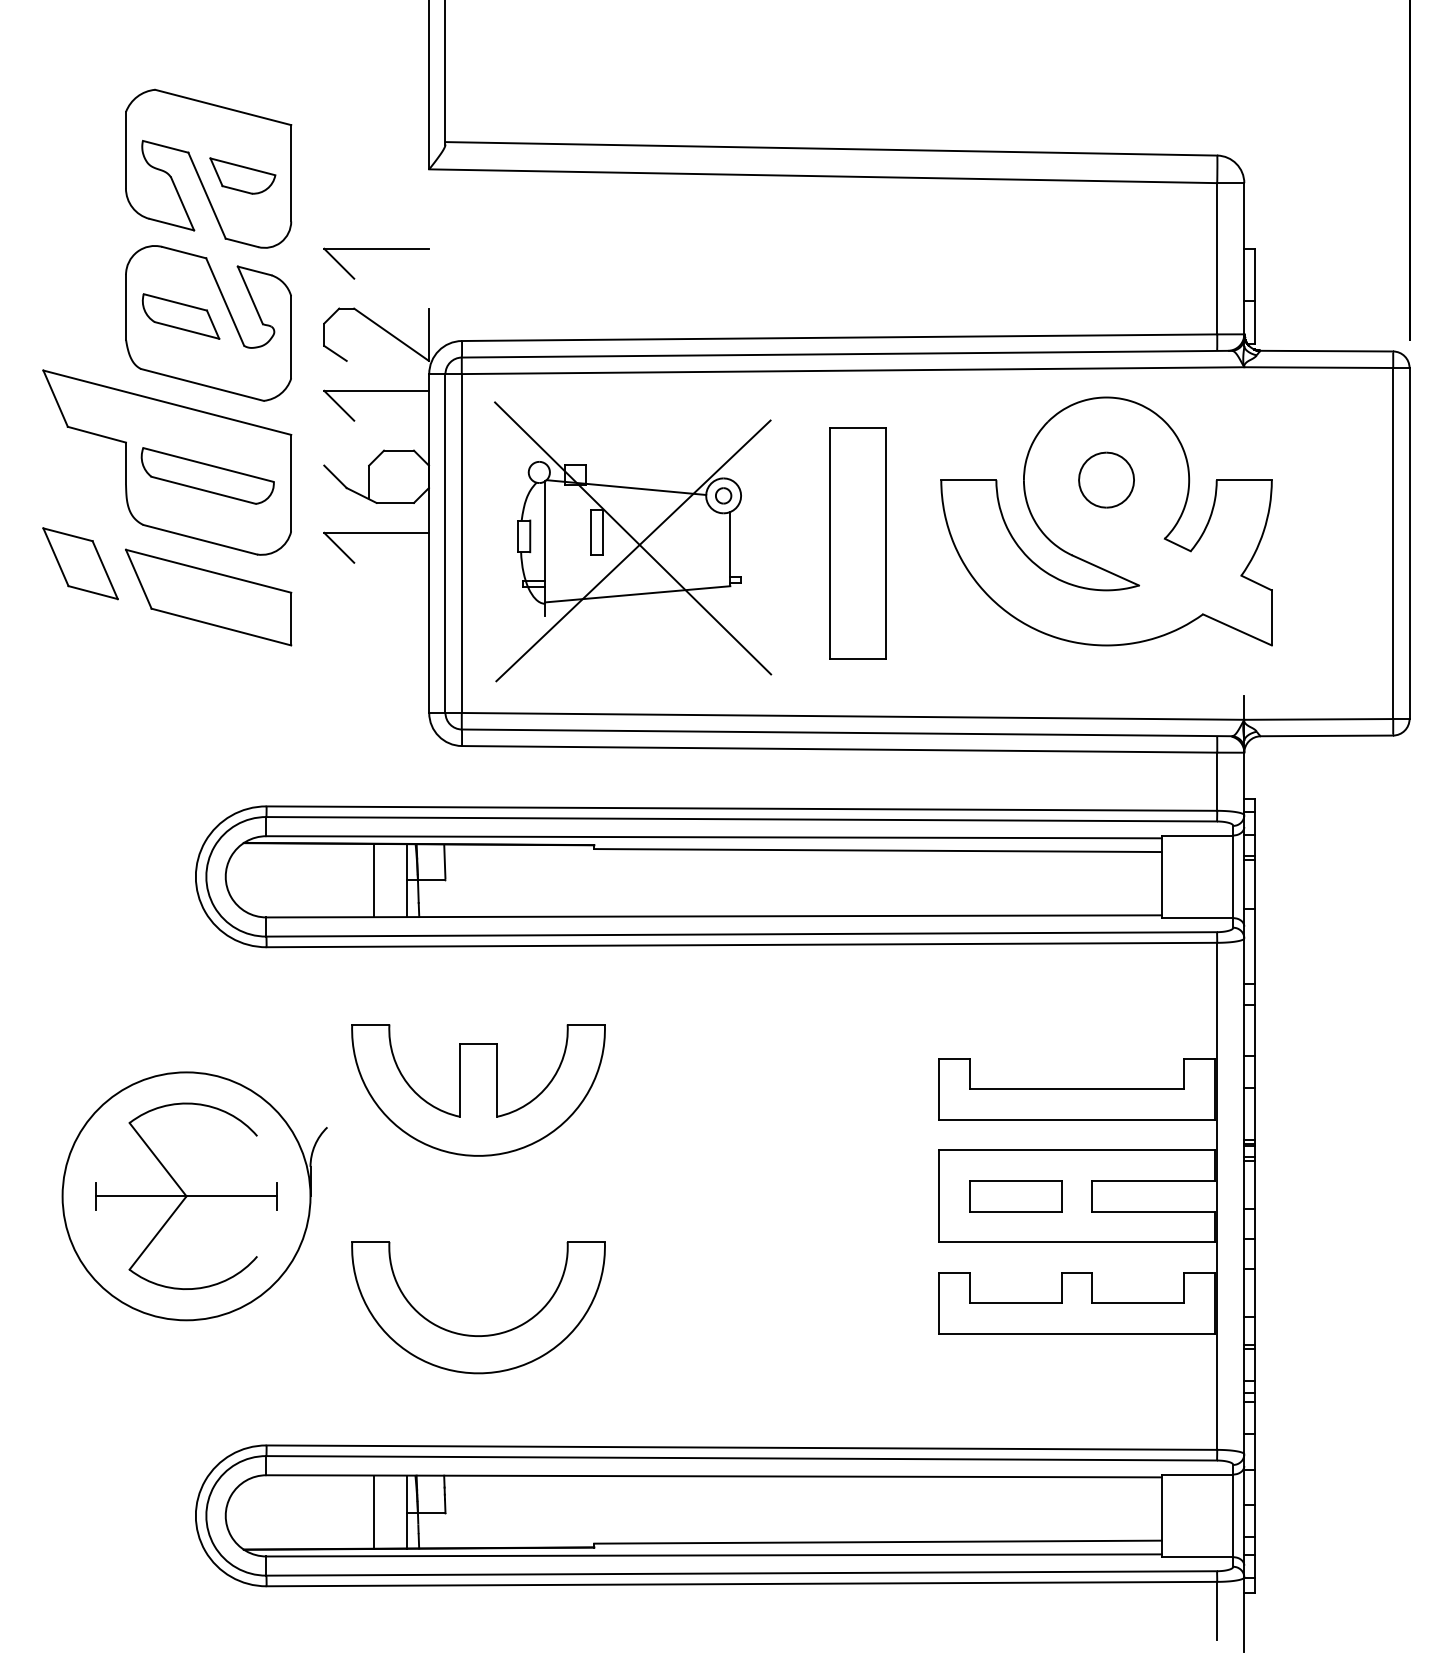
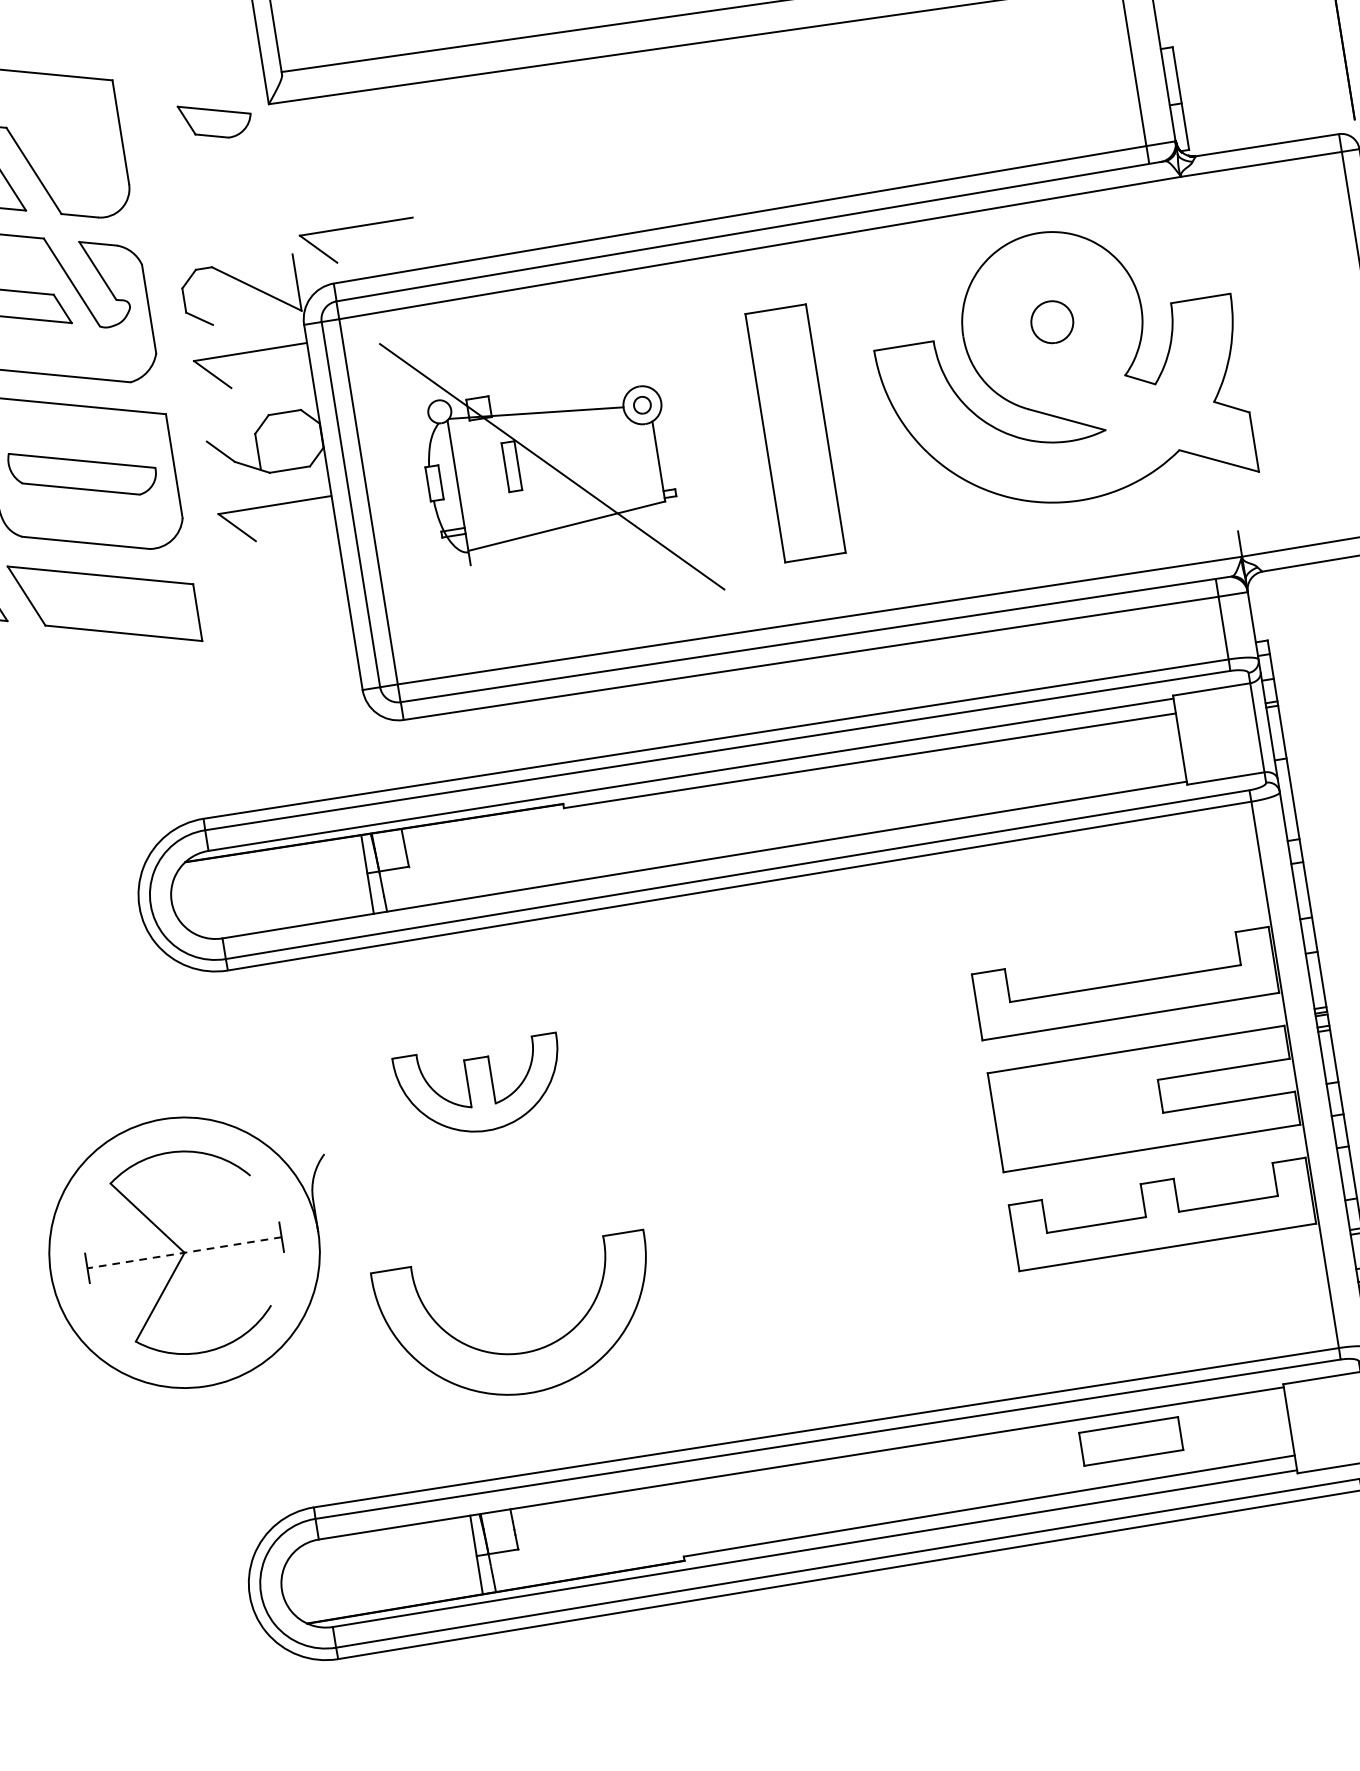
part: (242, 175) -> (215, 119), moved
part: (376, 249) -> (356, 227), moved
part: (1106, 479) -> (1052, 321), size x0.7
line: (633, 550) -> (554, 479), removed
line: (373, 880) -> (331, 880), removed
part: (478, 1090) -> (480, 1088), size x0.6
line: (186, 1196) -> (184, 1252), solid -> dashed
part: (1015, 1196) -> (1131, 1441), moved
line: (373, 1511) -> (440, 1560), removed

